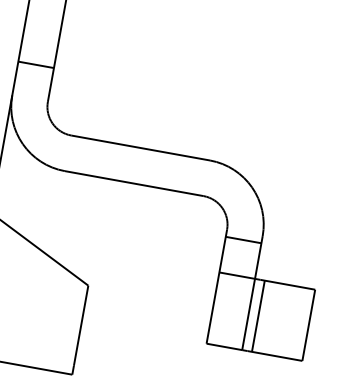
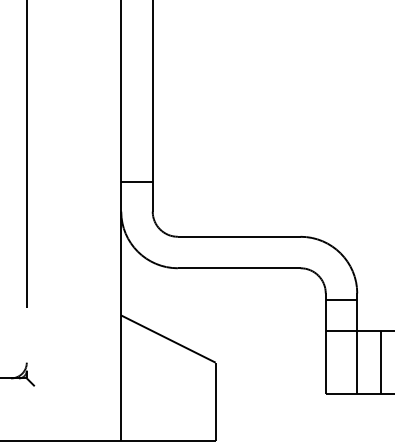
line: (257, 315) -> (380, 362), moved

